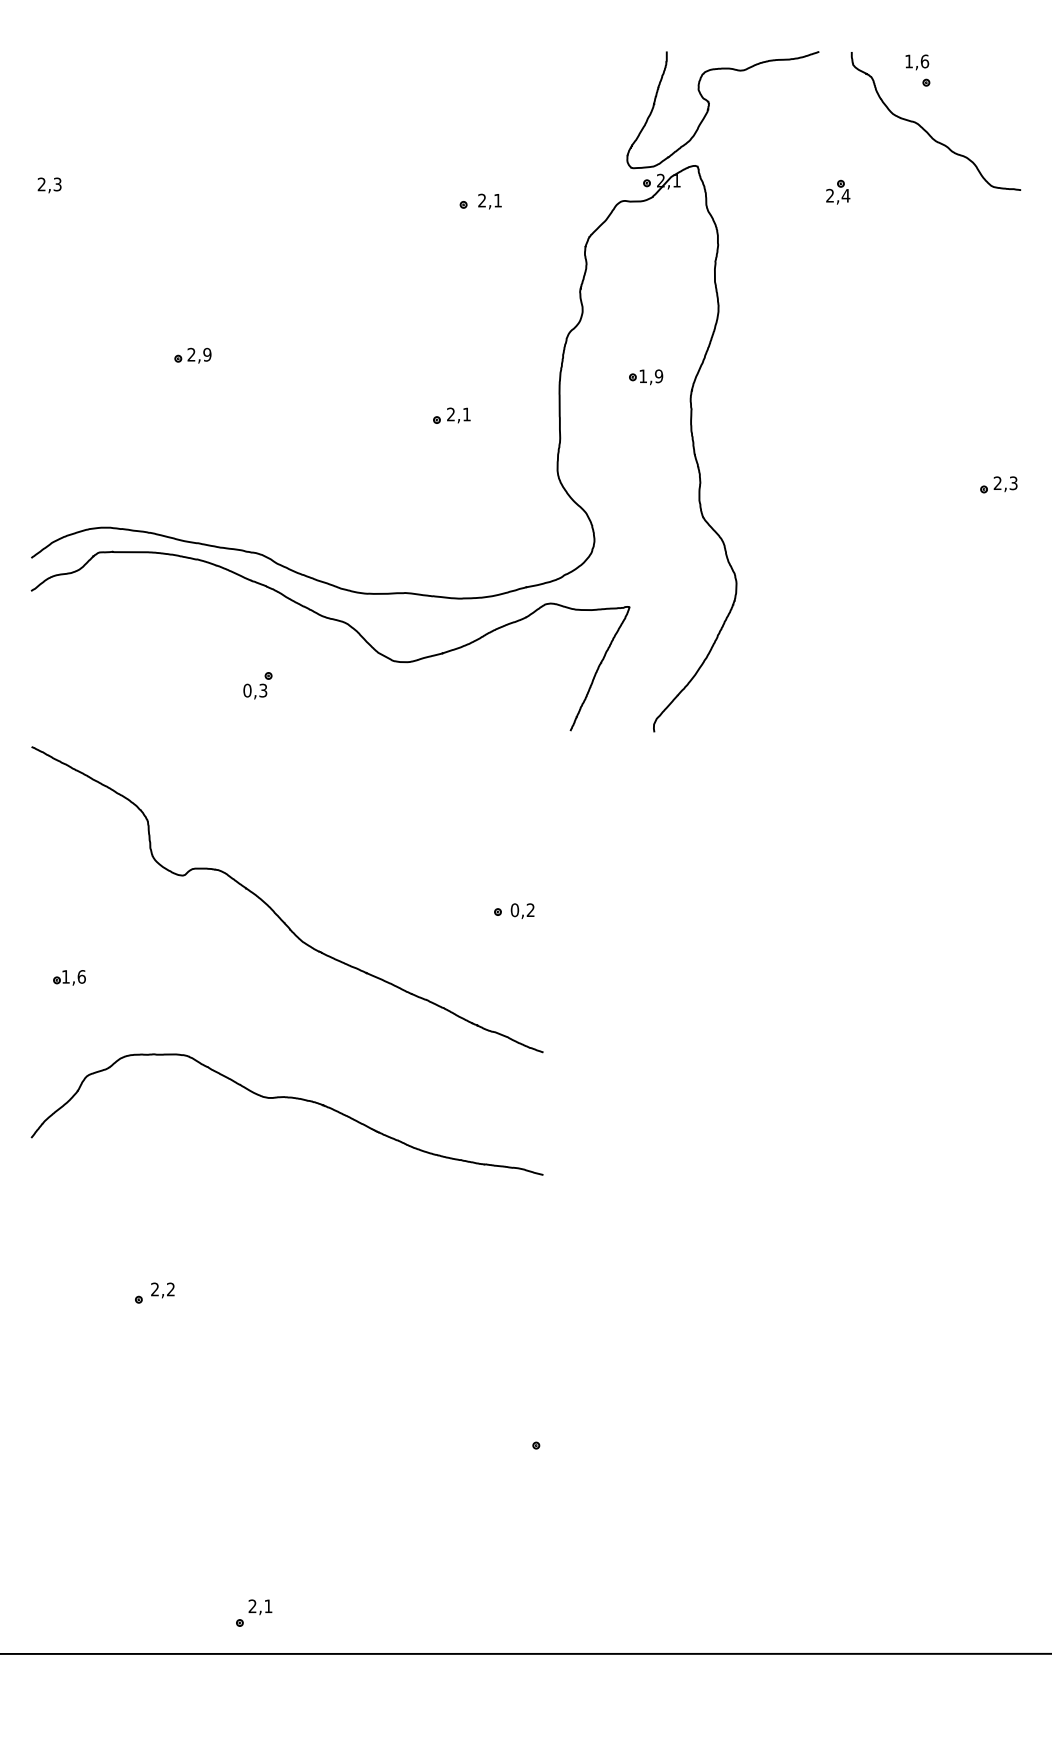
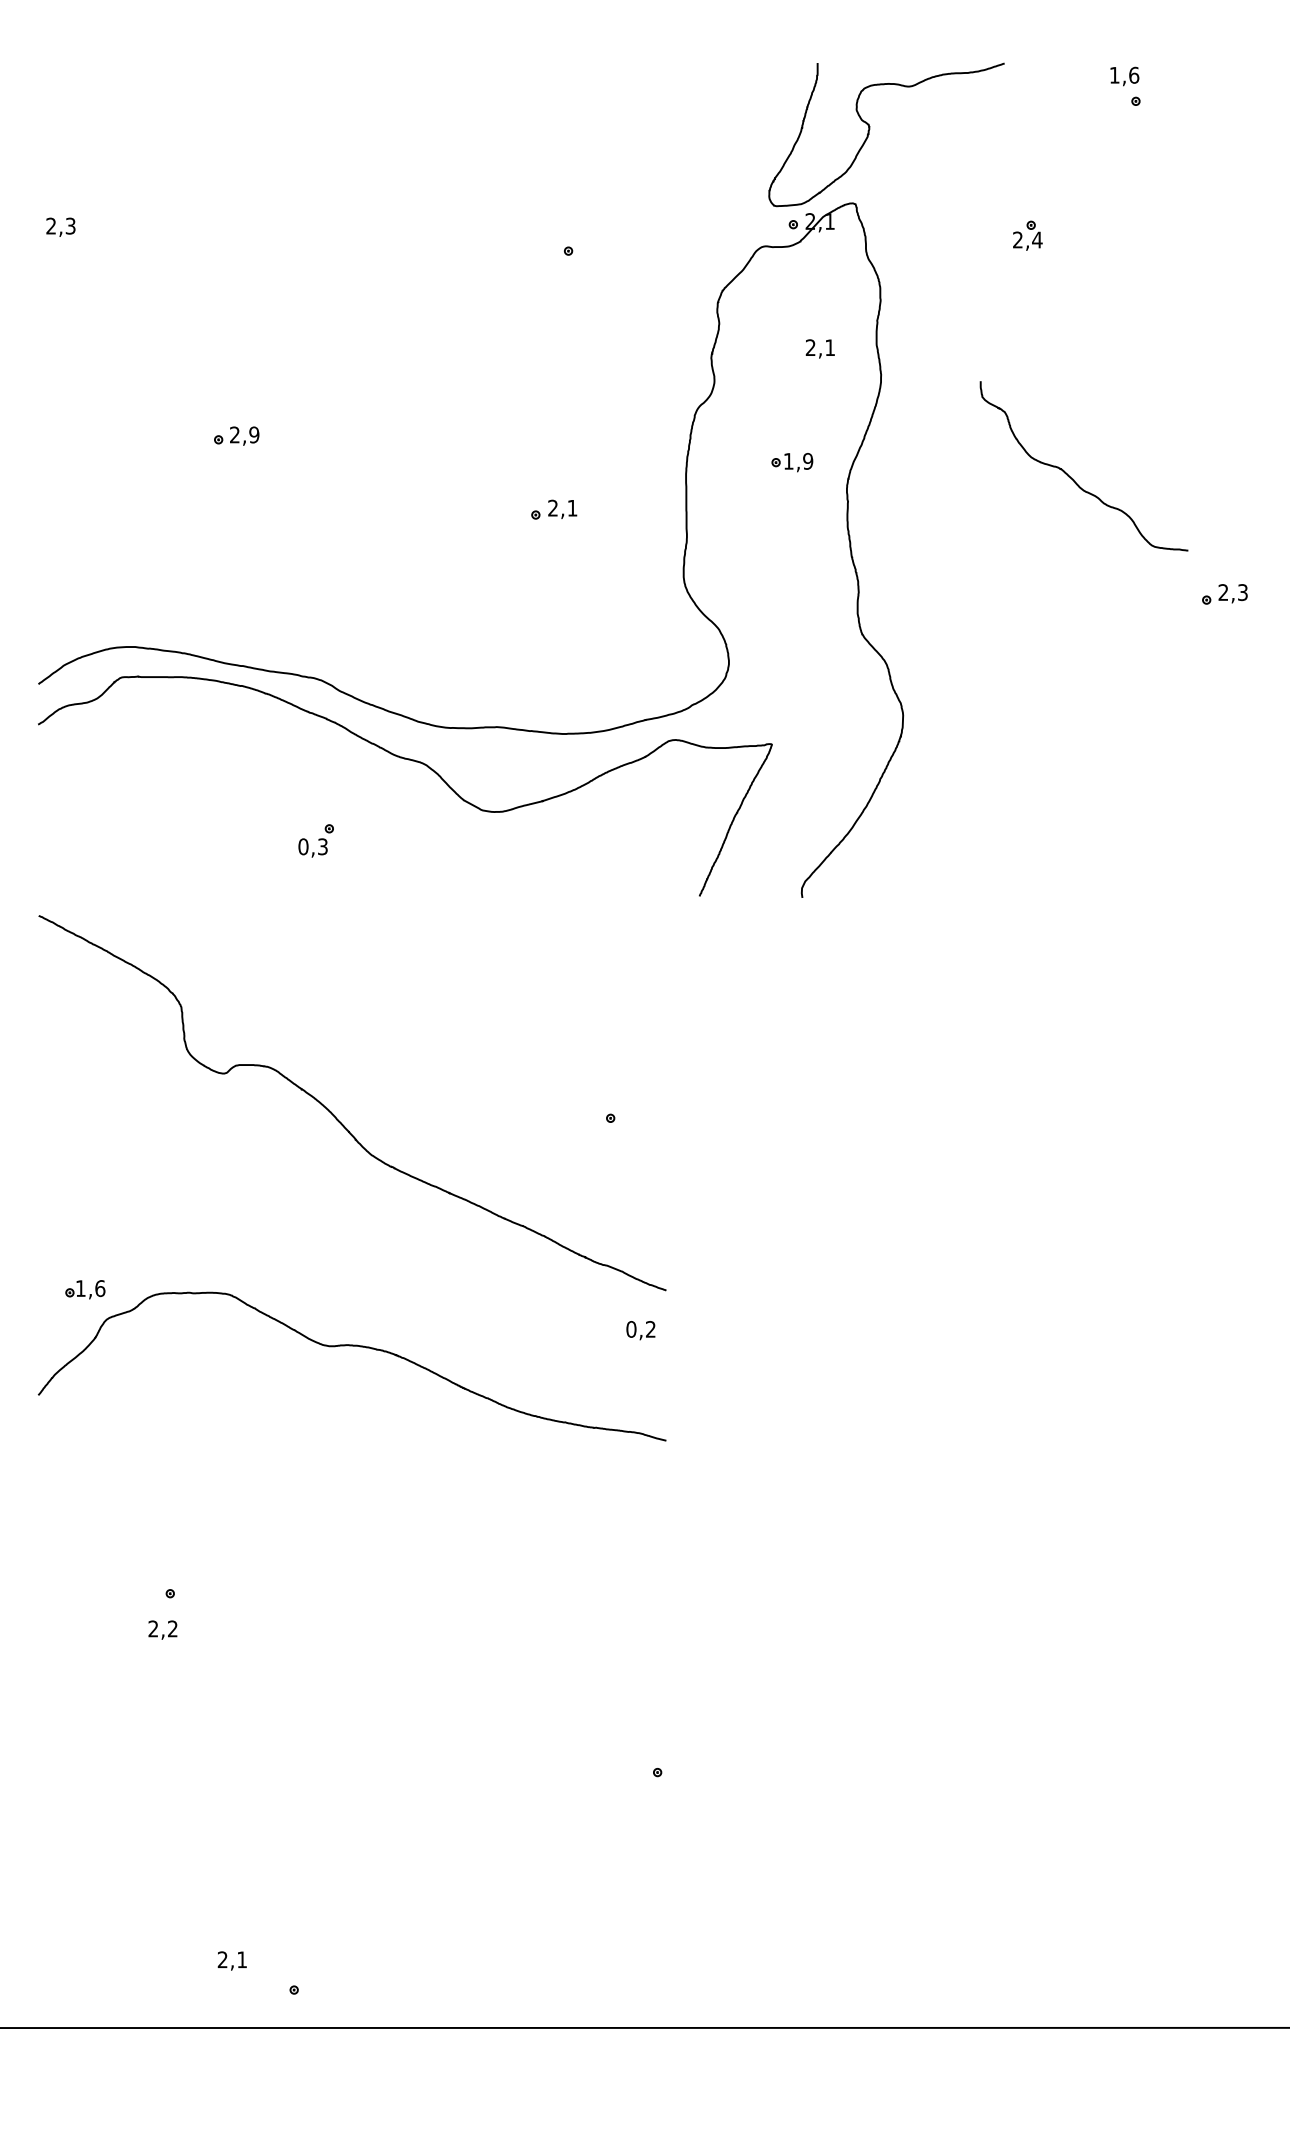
curve: (926, 130) -> (1072, 477), moved
text: (489, 201) -> (819, 348), moved
text: (522, 910) -> (640, 1329), moved
part: (69, 977) -> (85, 1289), moved
text: (162, 1290) -> (162, 1630), moved
text: (260, 1607) -> (232, 1961), moved

